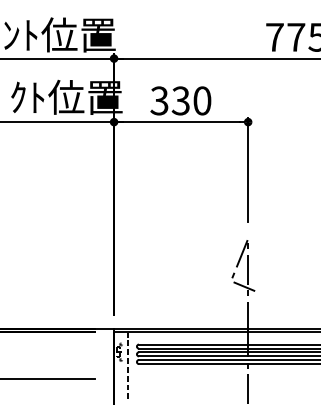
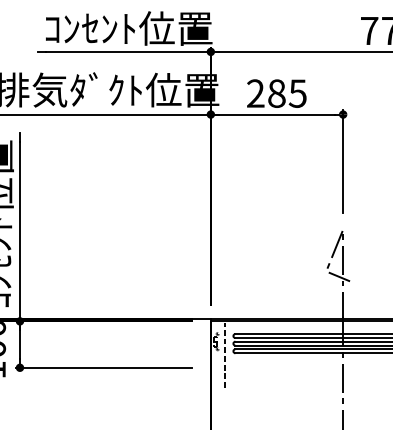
text: (180, 100) -> (276, 93), 330 -> 285

